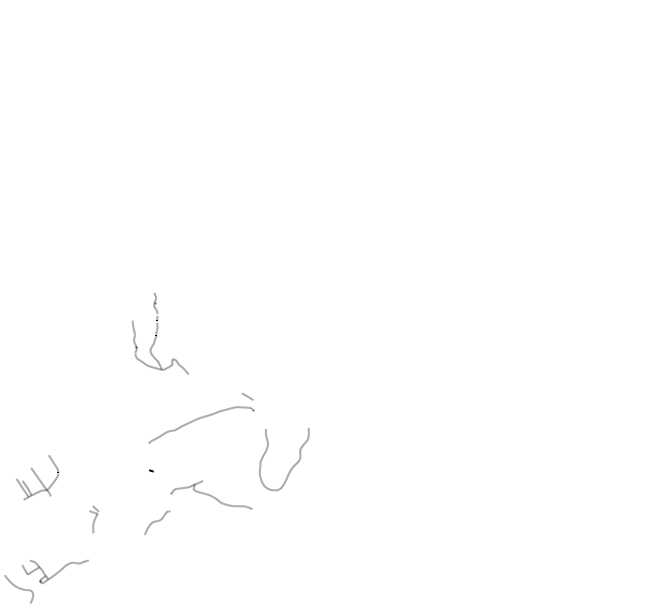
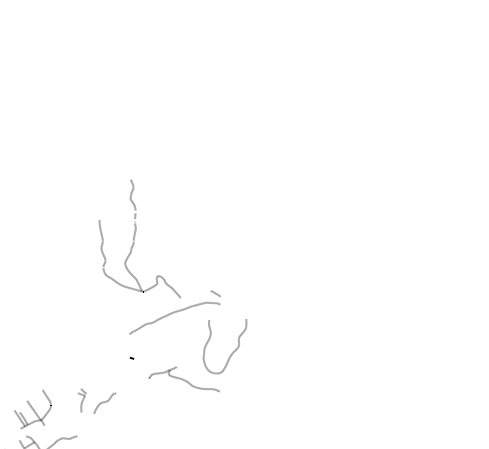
part: (160, 333) -> (139, 238), size x1.67
curve: (291, 467) -> (231, 353), moved
part: (37, 477) -> (32, 409), moved
curve: (157, 521) -> (105, 402), moved

